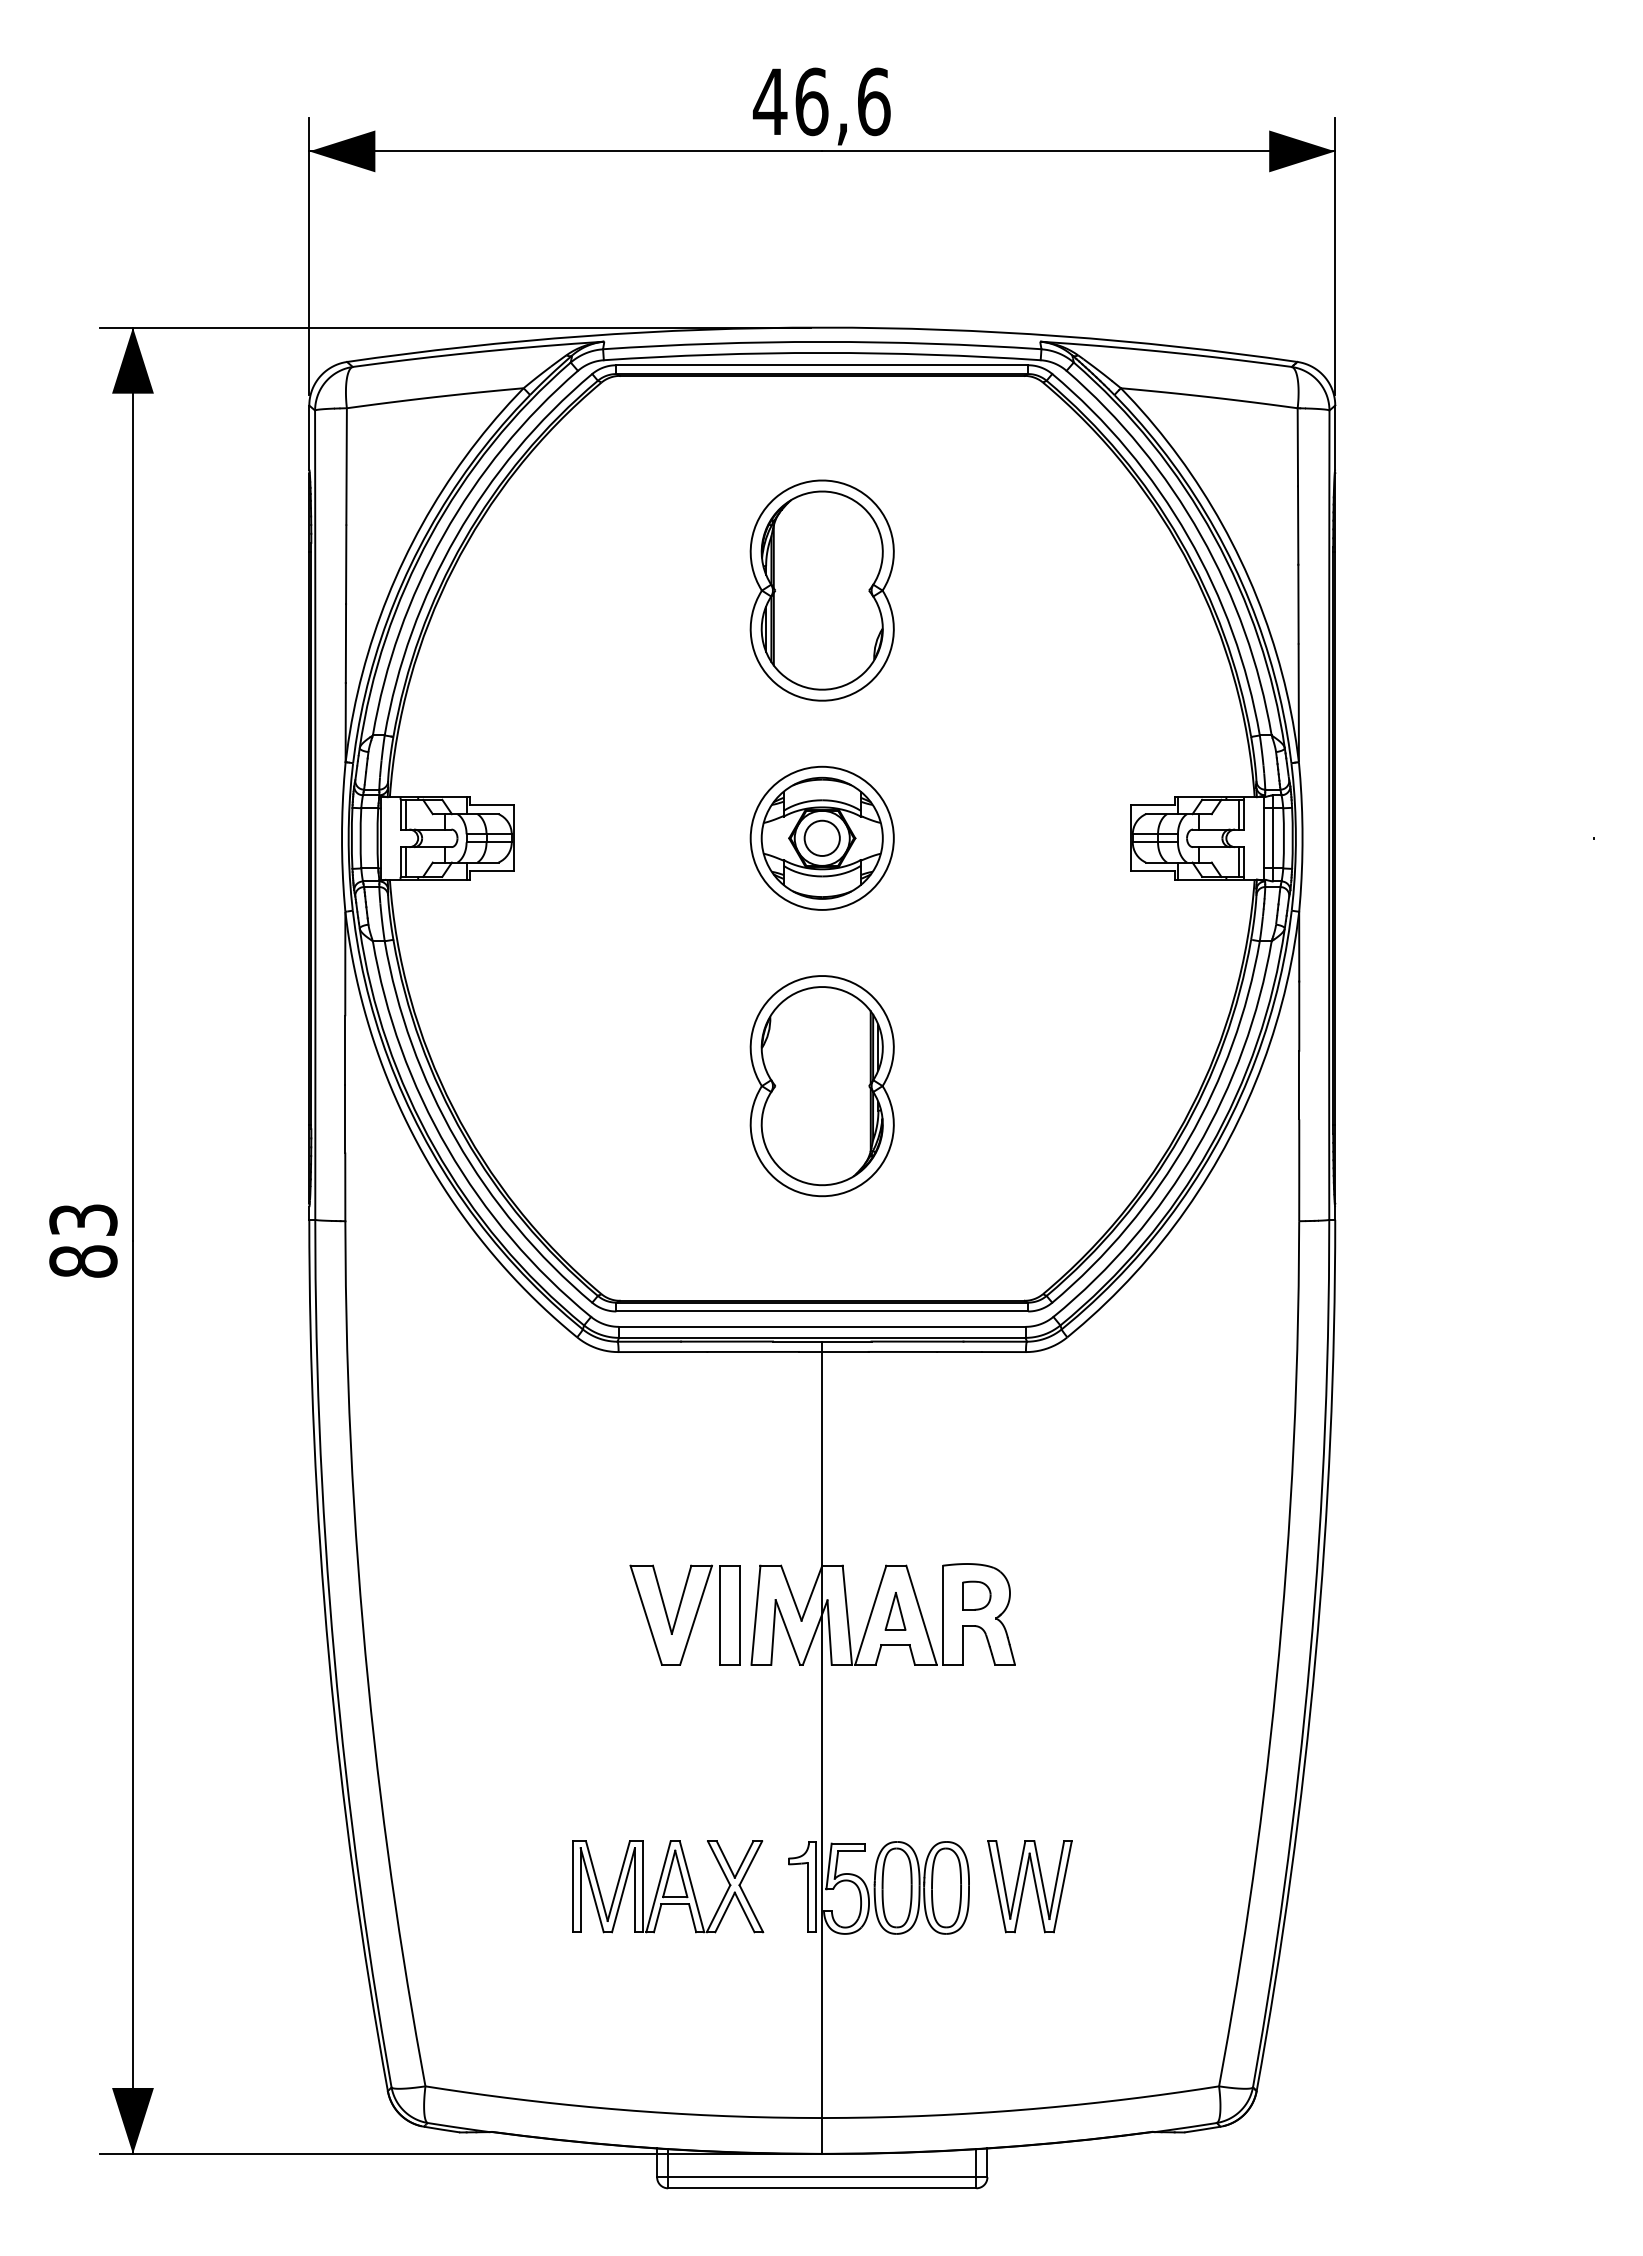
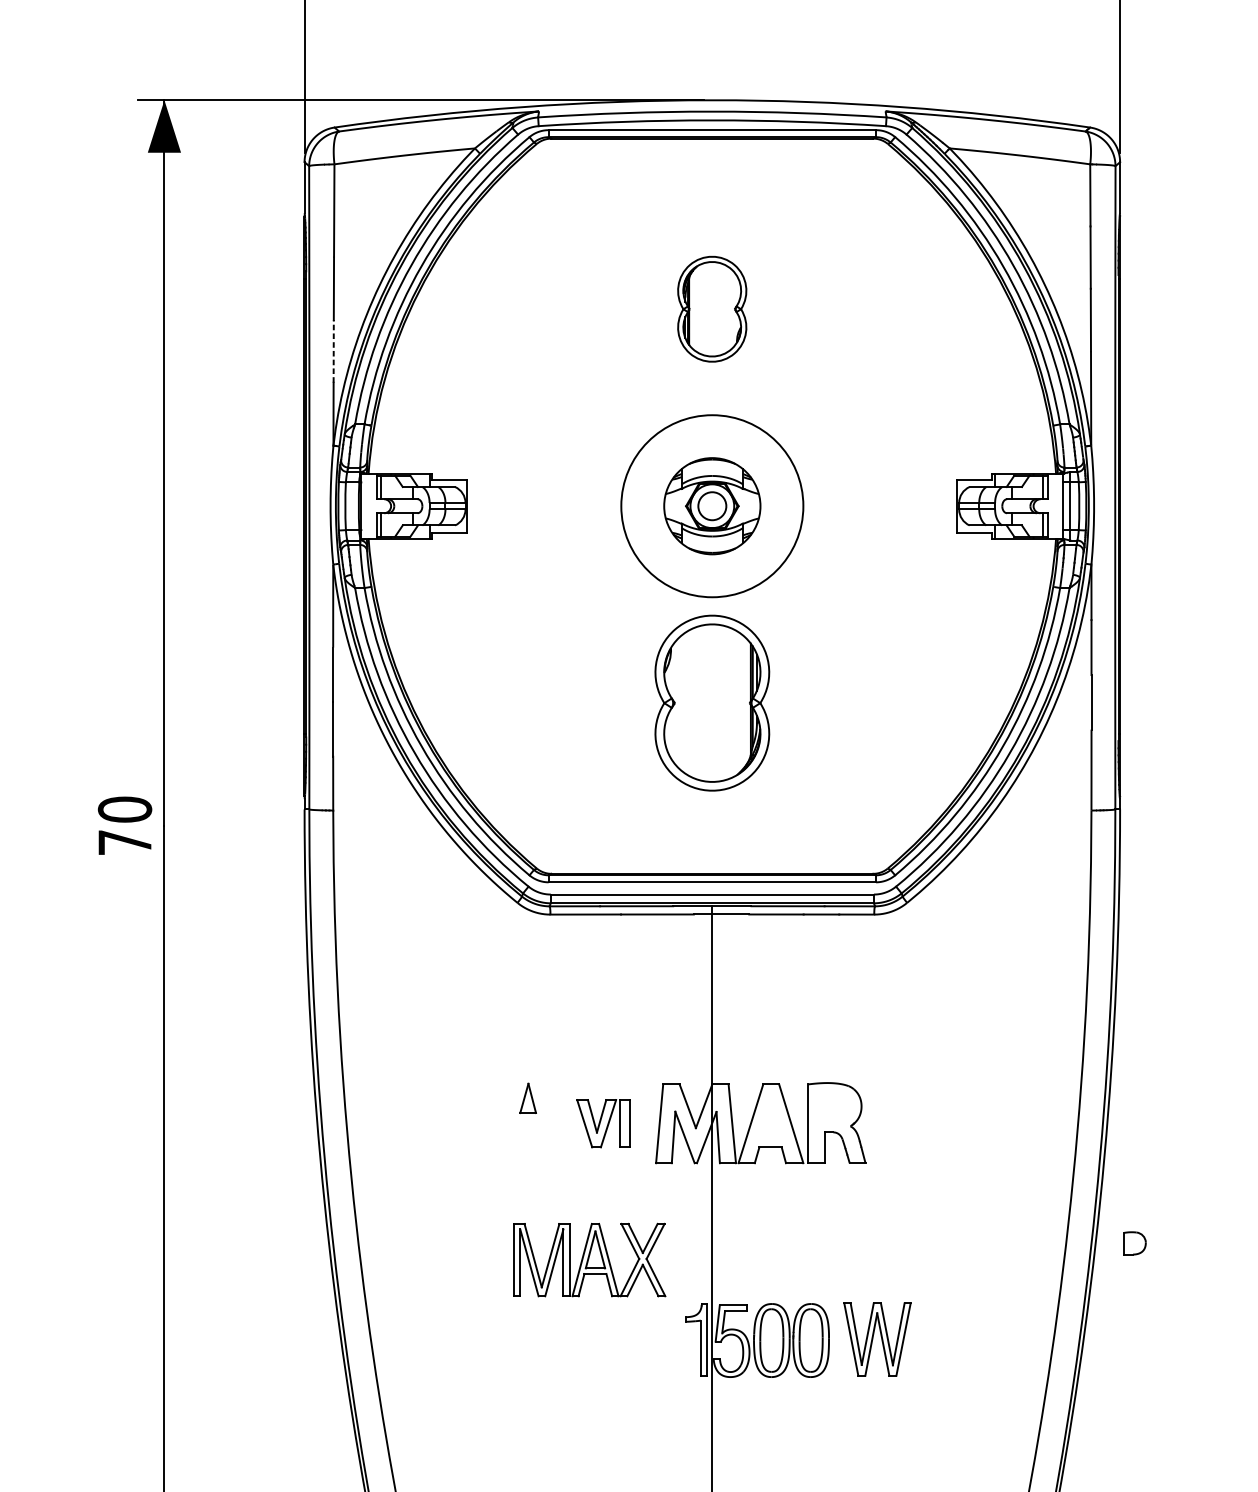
part: (821, 590) -> (711, 309), size x0.6
line: (345, 643) -> (333, 351), solid -> dashed
circle: (821, 837) -> (711, 505), size x1.6
text: (83, 1240) -> (125, 825), 83 -> 70
part: (976, 1595) -> (1134, 1243), moved
part: (895, 1611) -> (528, 1098), moved
part: (684, 1614) -> (602, 1123), size x0.6
part: (668, 1886) -> (590, 1259), moved

